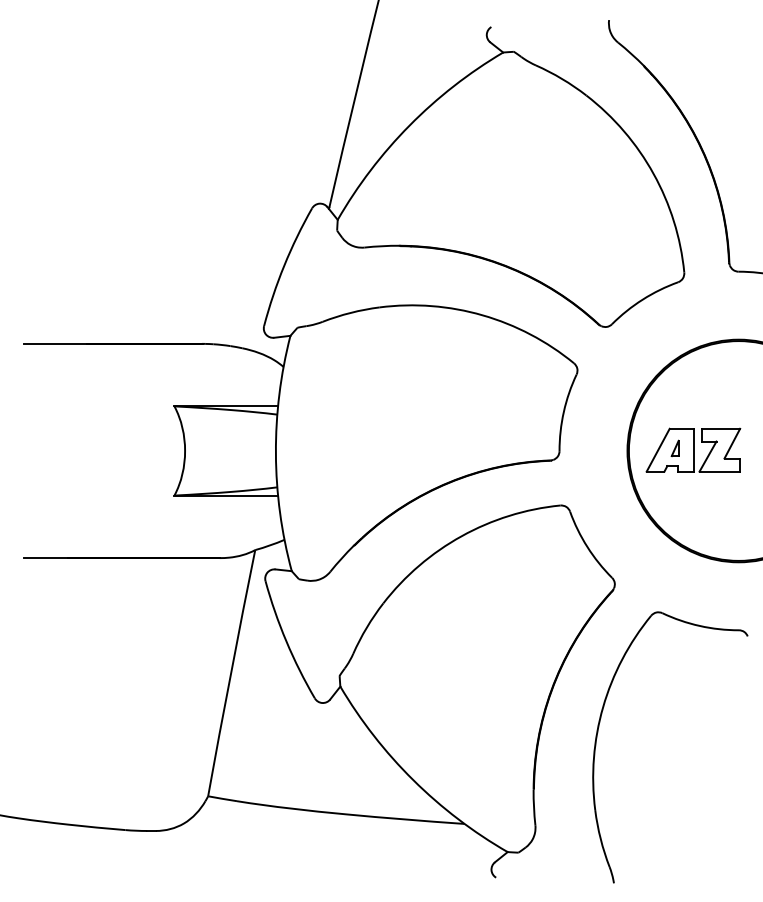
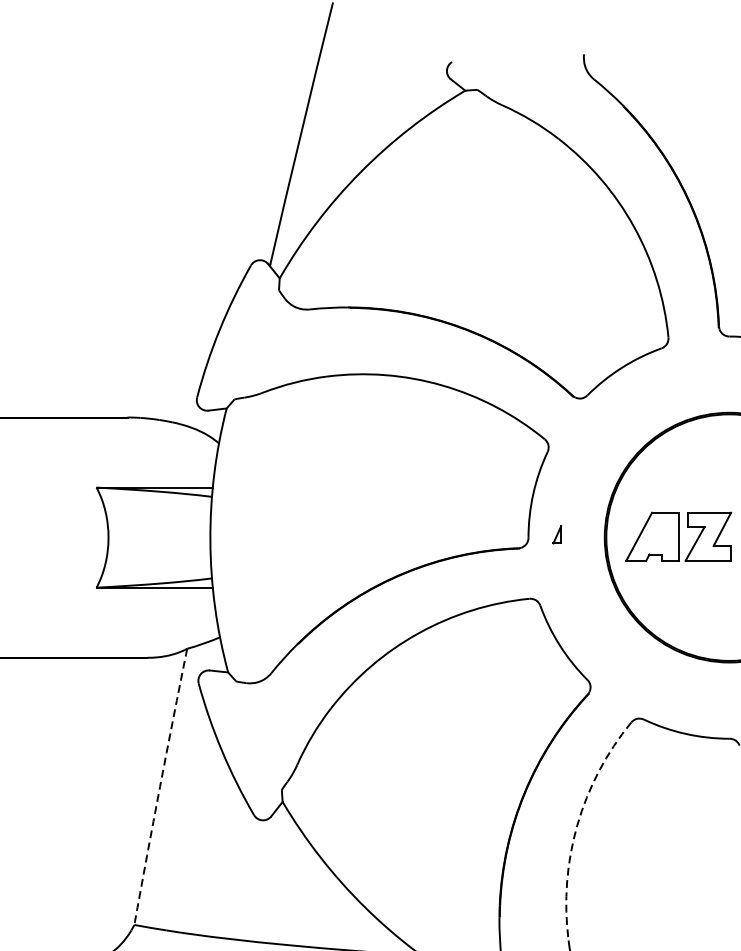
part: (674, 448) -> (556, 534), moved
arc: (231, 673) -> (160, 787), solid -> dashed
arc: (603, 707) -> (577, 825), solid -> dashed

